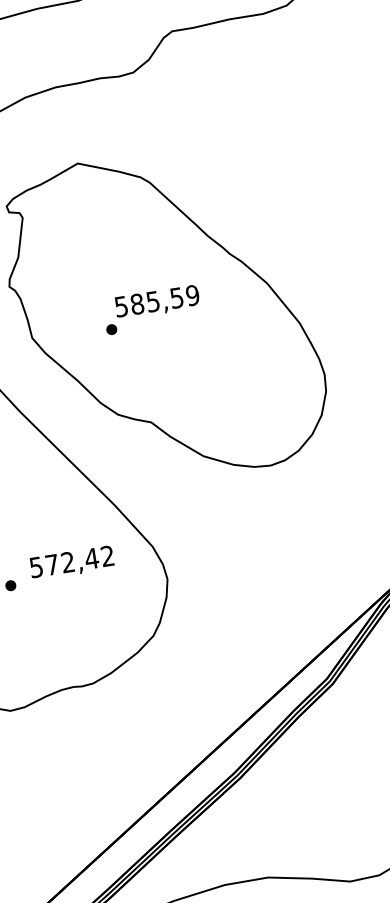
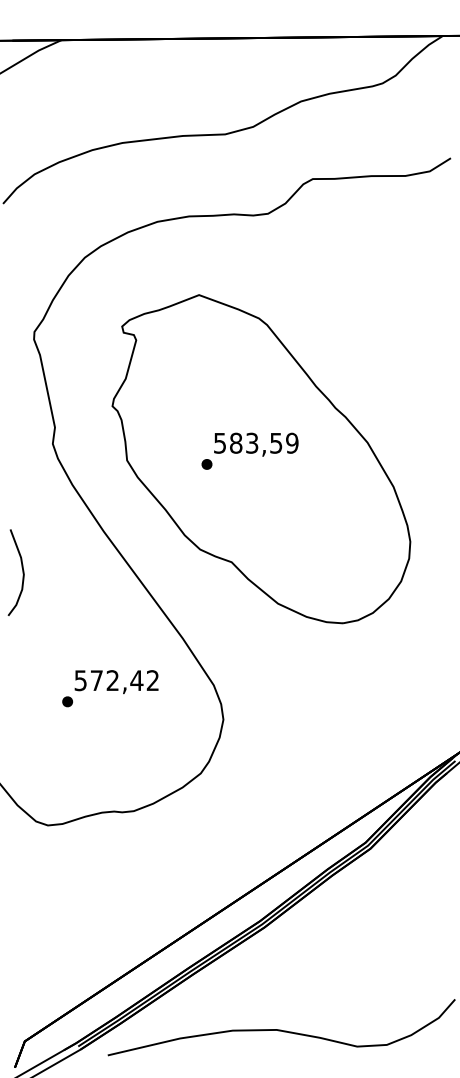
text: (153, 300) -> (252, 442), 585,59 -> 583,59
text: (72, 563) -> (116, 682), moved

